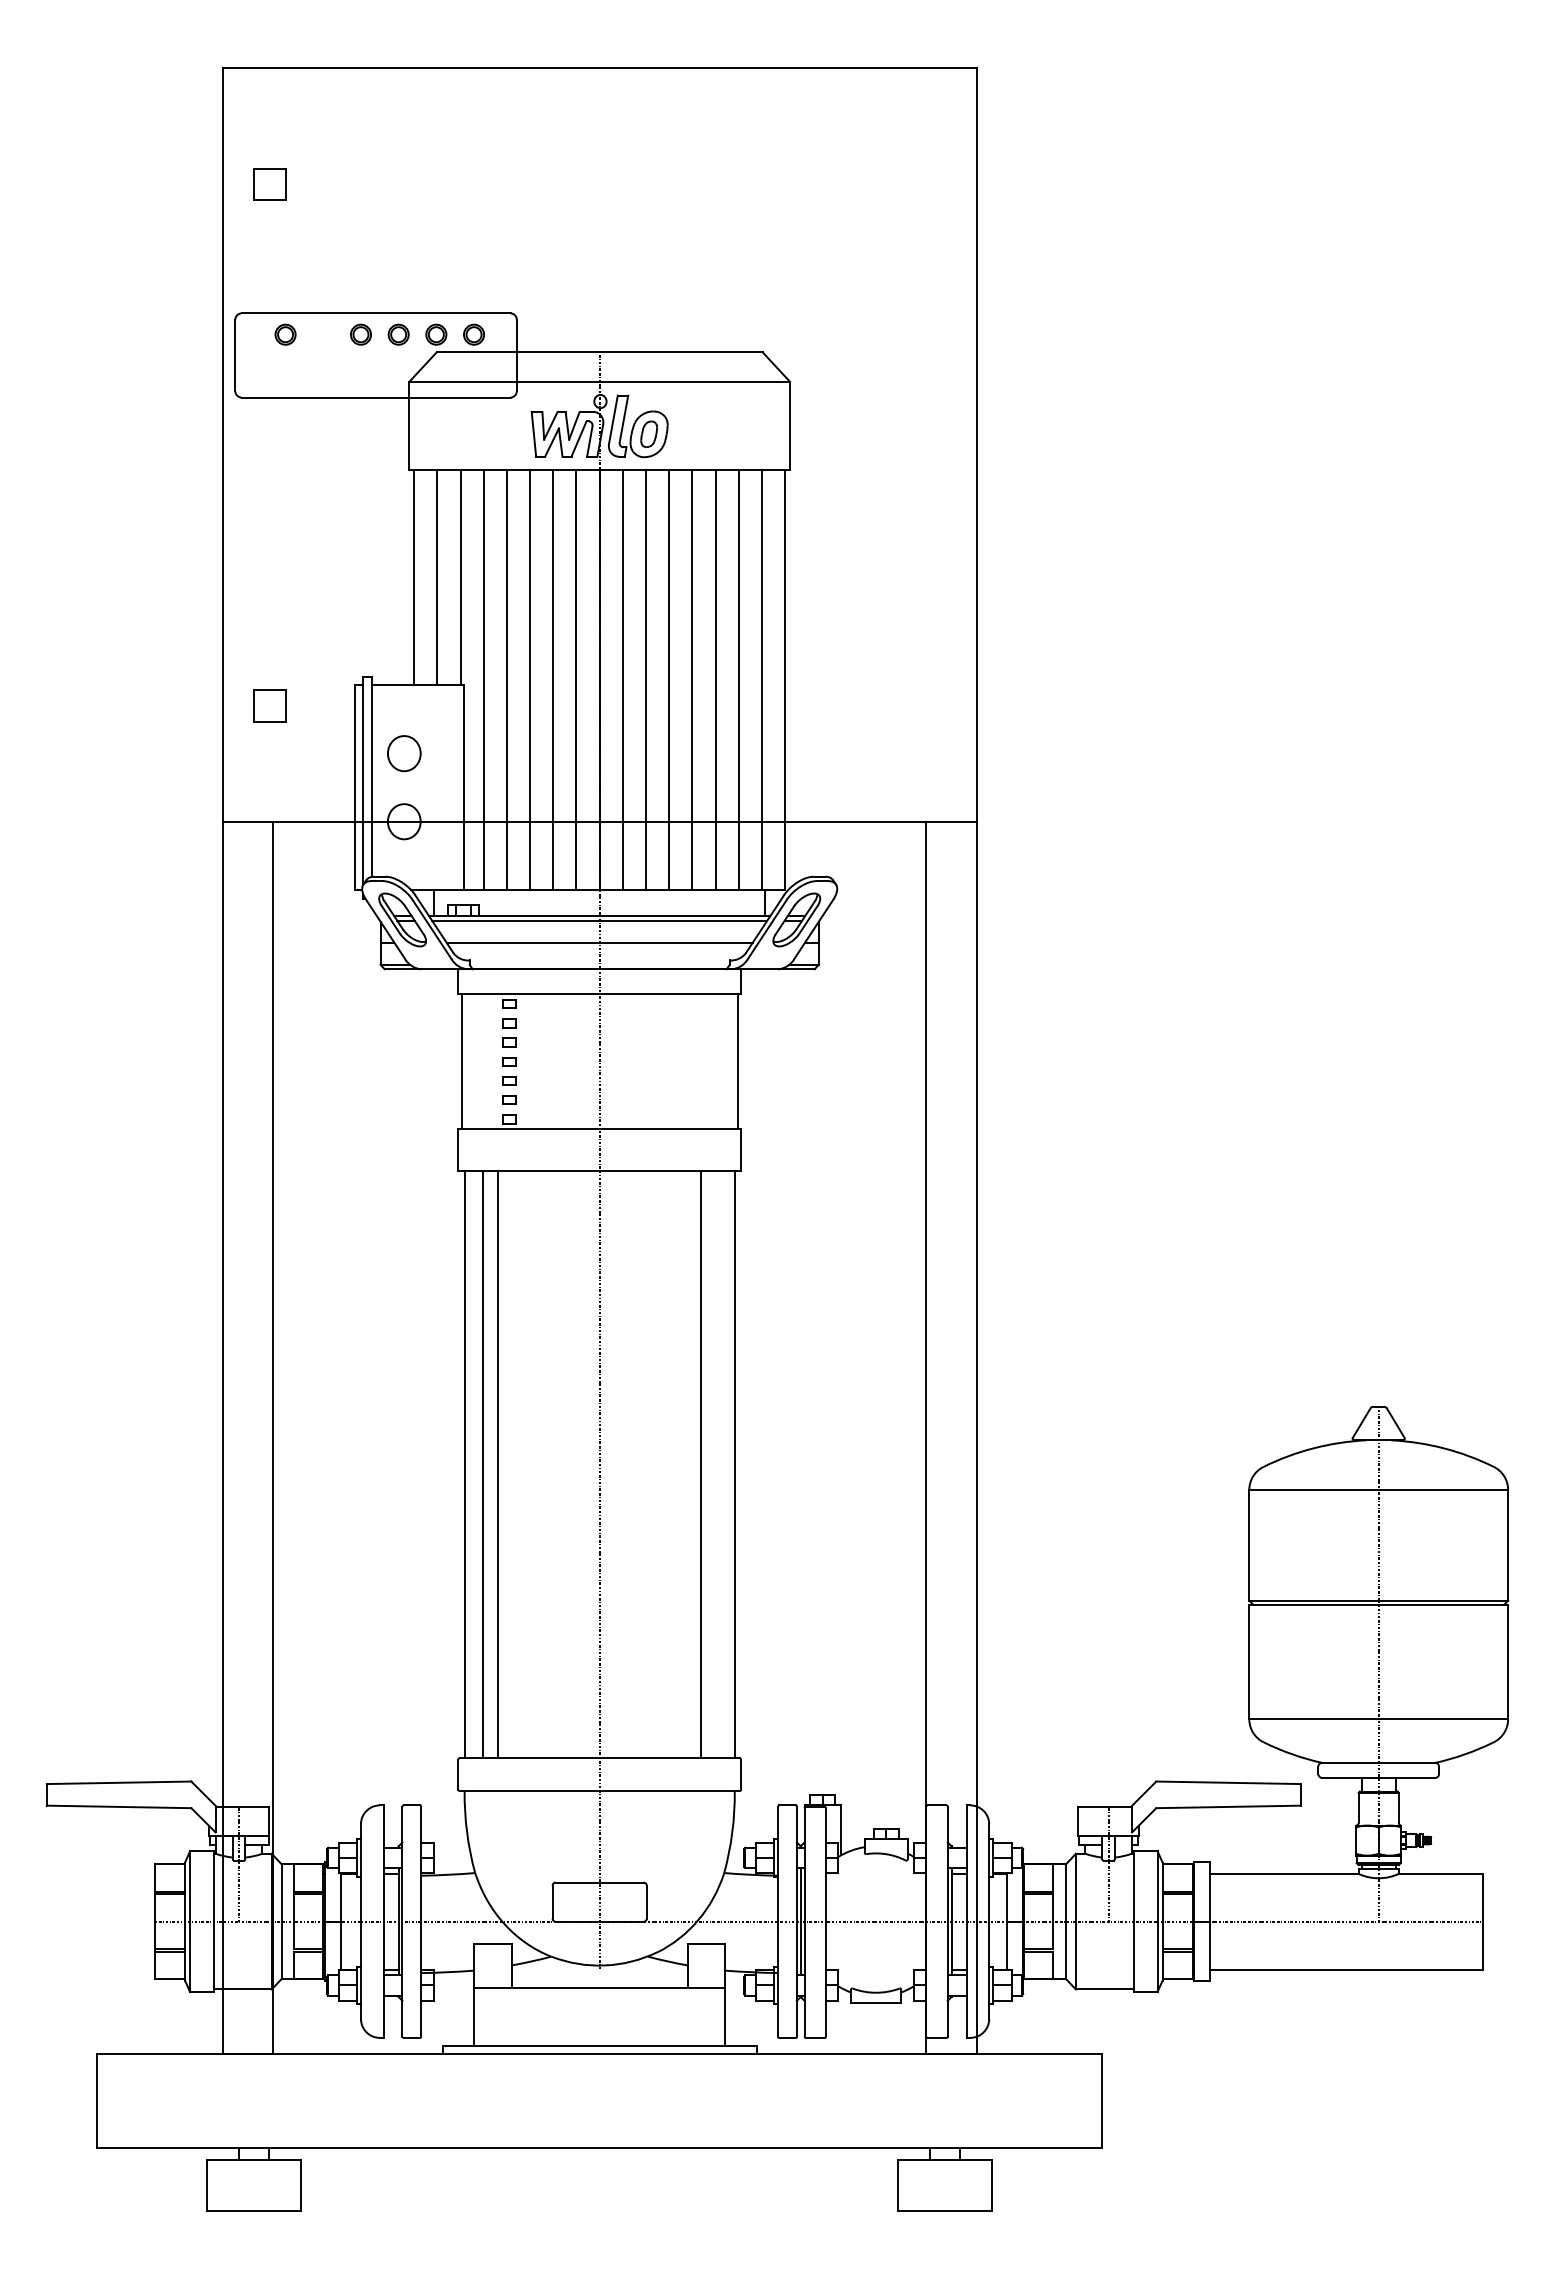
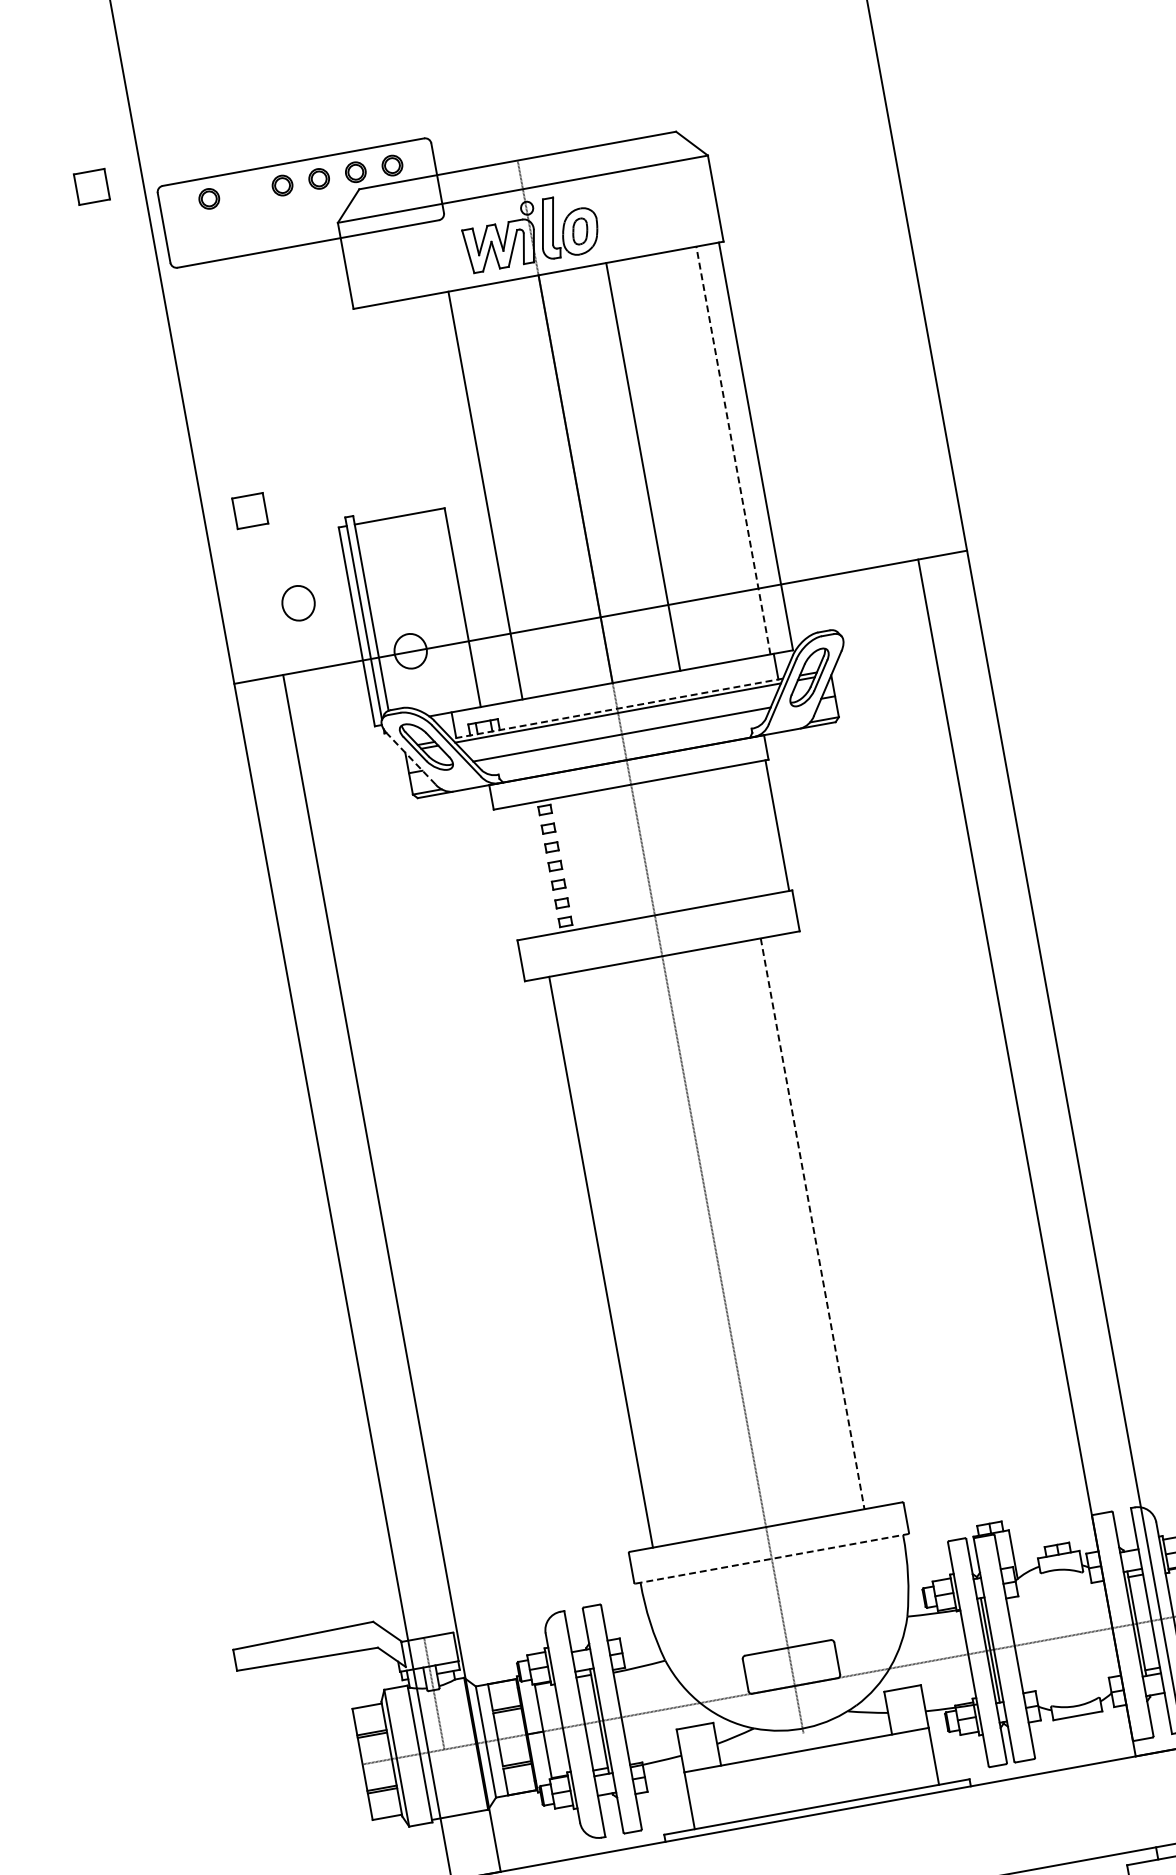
part: (269, 184) -> (91, 186), moved
line: (414, 577) -> (377, 412), removed
line: (437, 577) -> (399, 408), removed
line: (460, 577) -> (422, 403), removed
line: (483, 679) -> (462, 499), removed
line: (530, 679) -> (508, 490), removed
line: (553, 679) -> (530, 486), removed
line: (576, 679) -> (552, 482), removed
line: (622, 679) -> (597, 474), removed
line: (646, 679) -> (620, 470), removed
line: (692, 679) -> (665, 462), removed
line: (715, 679) -> (688, 458), removed
line: (738, 679) -> (710, 454), removed
line: (762, 680) -> (733, 450), solid -> dashed
part: (269, 705) -> (249, 510), moved
part: (404, 753) -> (298, 603), moved
line: (599, 916) -> (617, 708), solid -> dashed
line: (385, 928) -> (411, 758), solid -> dashed
line: (461, 1061) -> (508, 874), removed
line: (464, 1464) -> (582, 1265), removed
line: (498, 1464) -> (615, 1259), removed
line: (700, 1464) -> (812, 1223), solid -> dashed
line: (734, 1464) -> (845, 1217), removed
line: (600, 1790) -> (772, 1558), solid -> dashed

